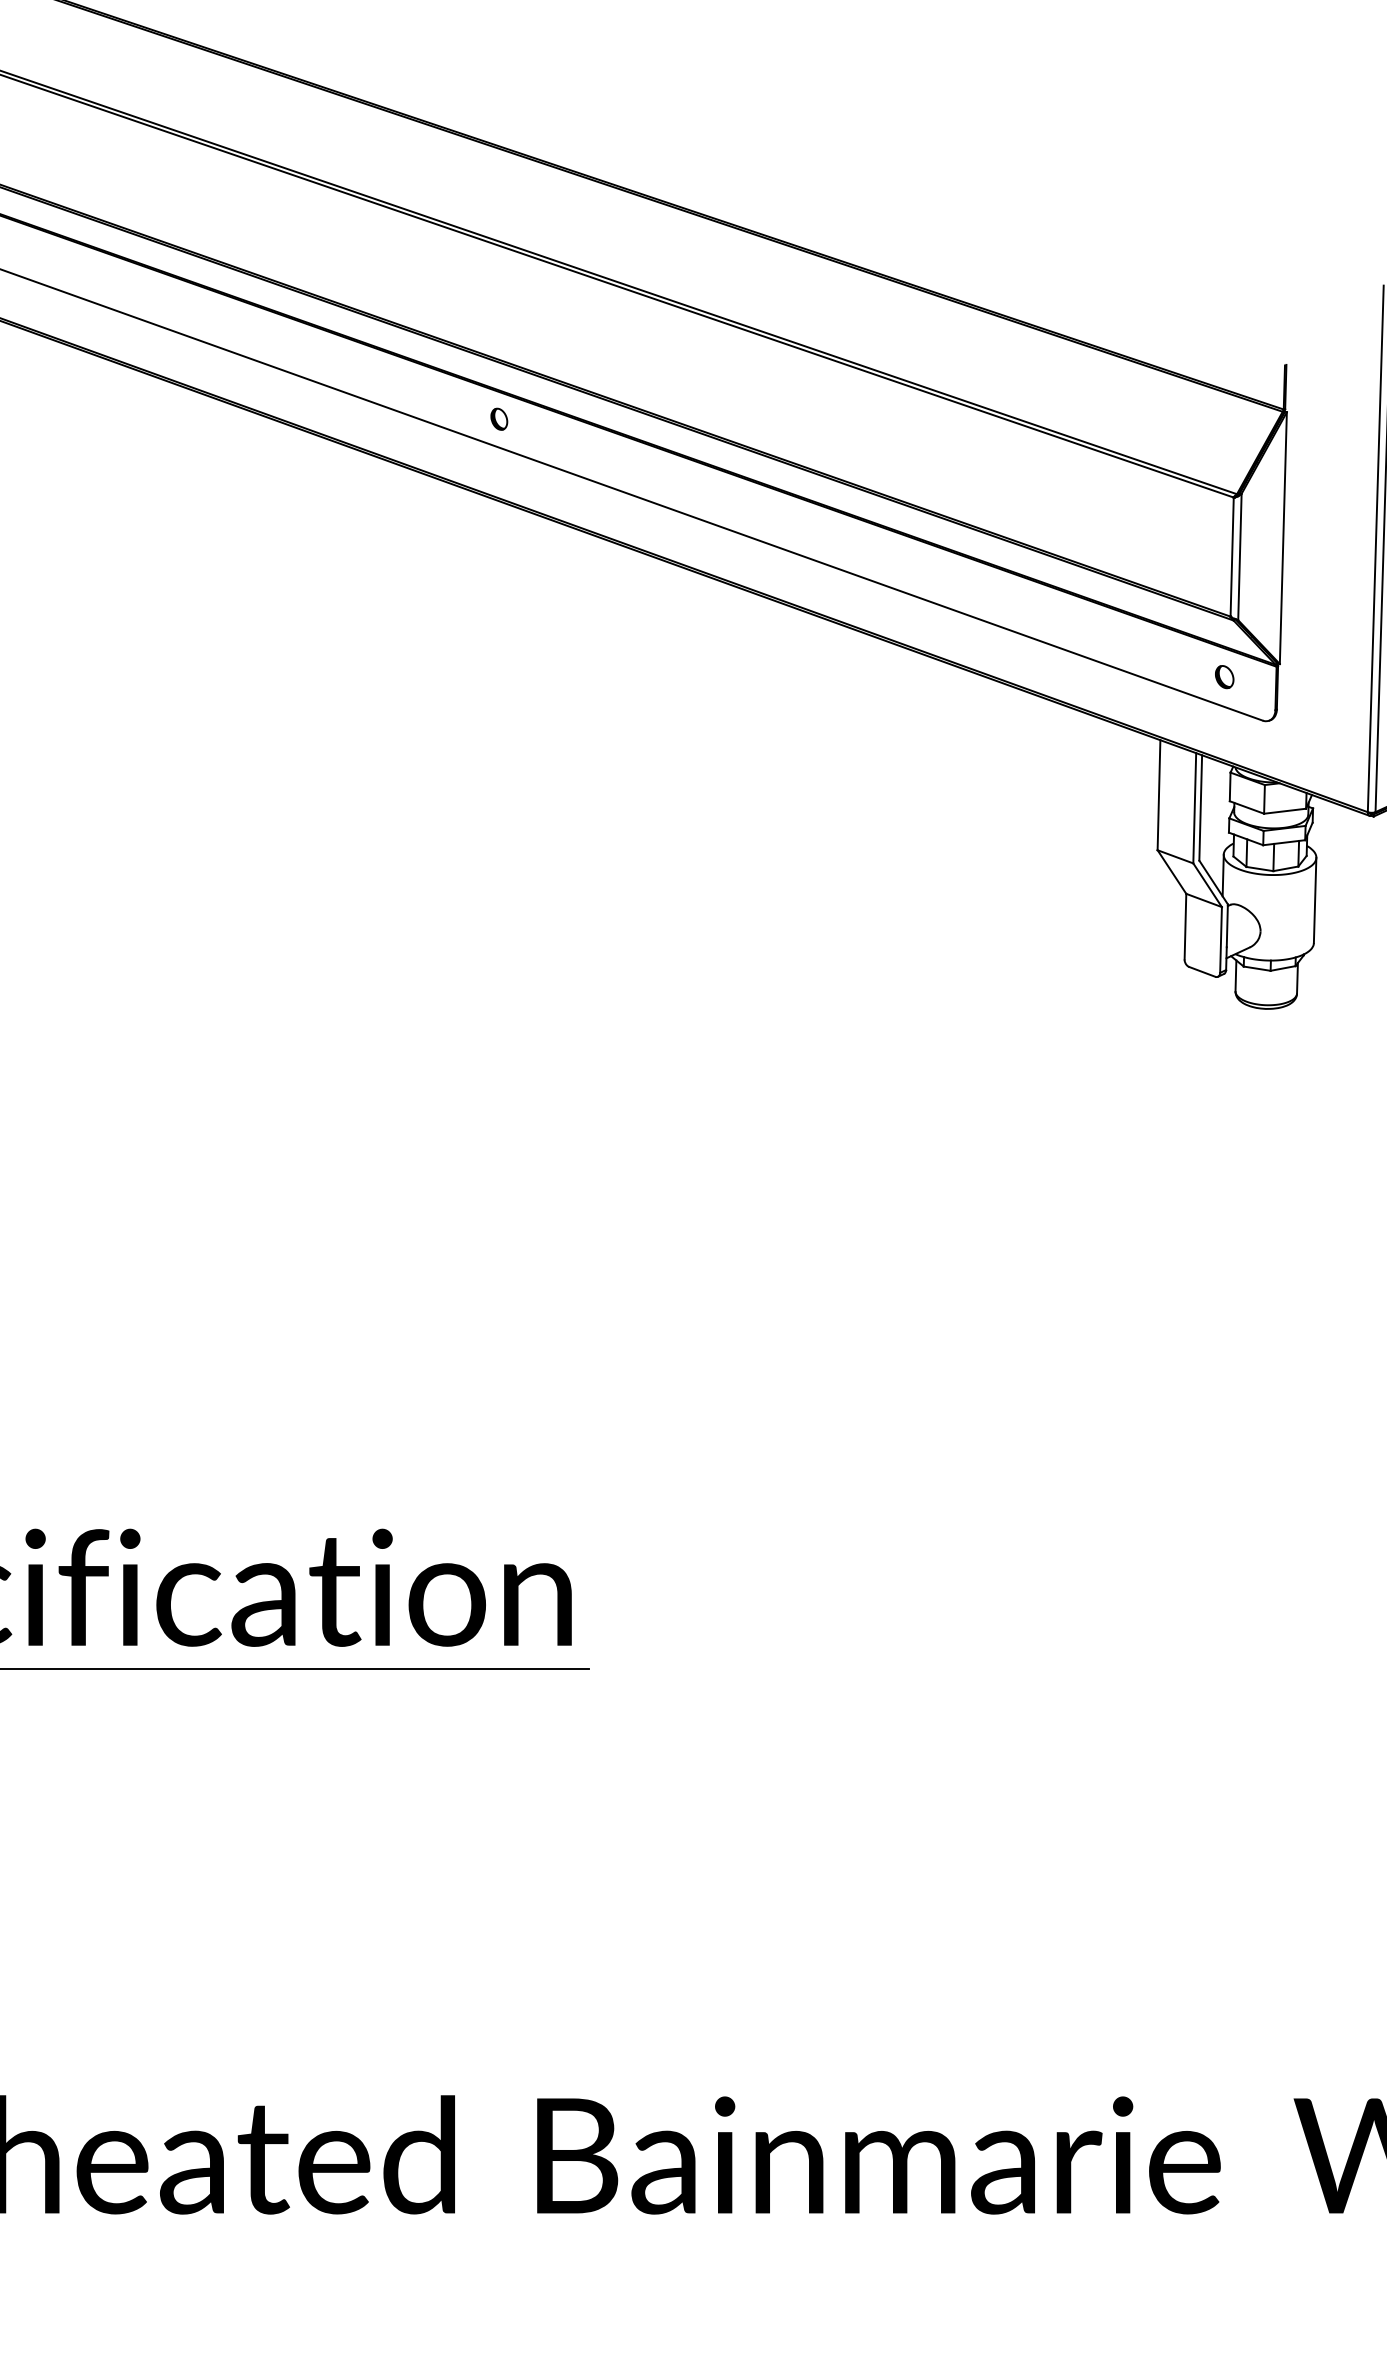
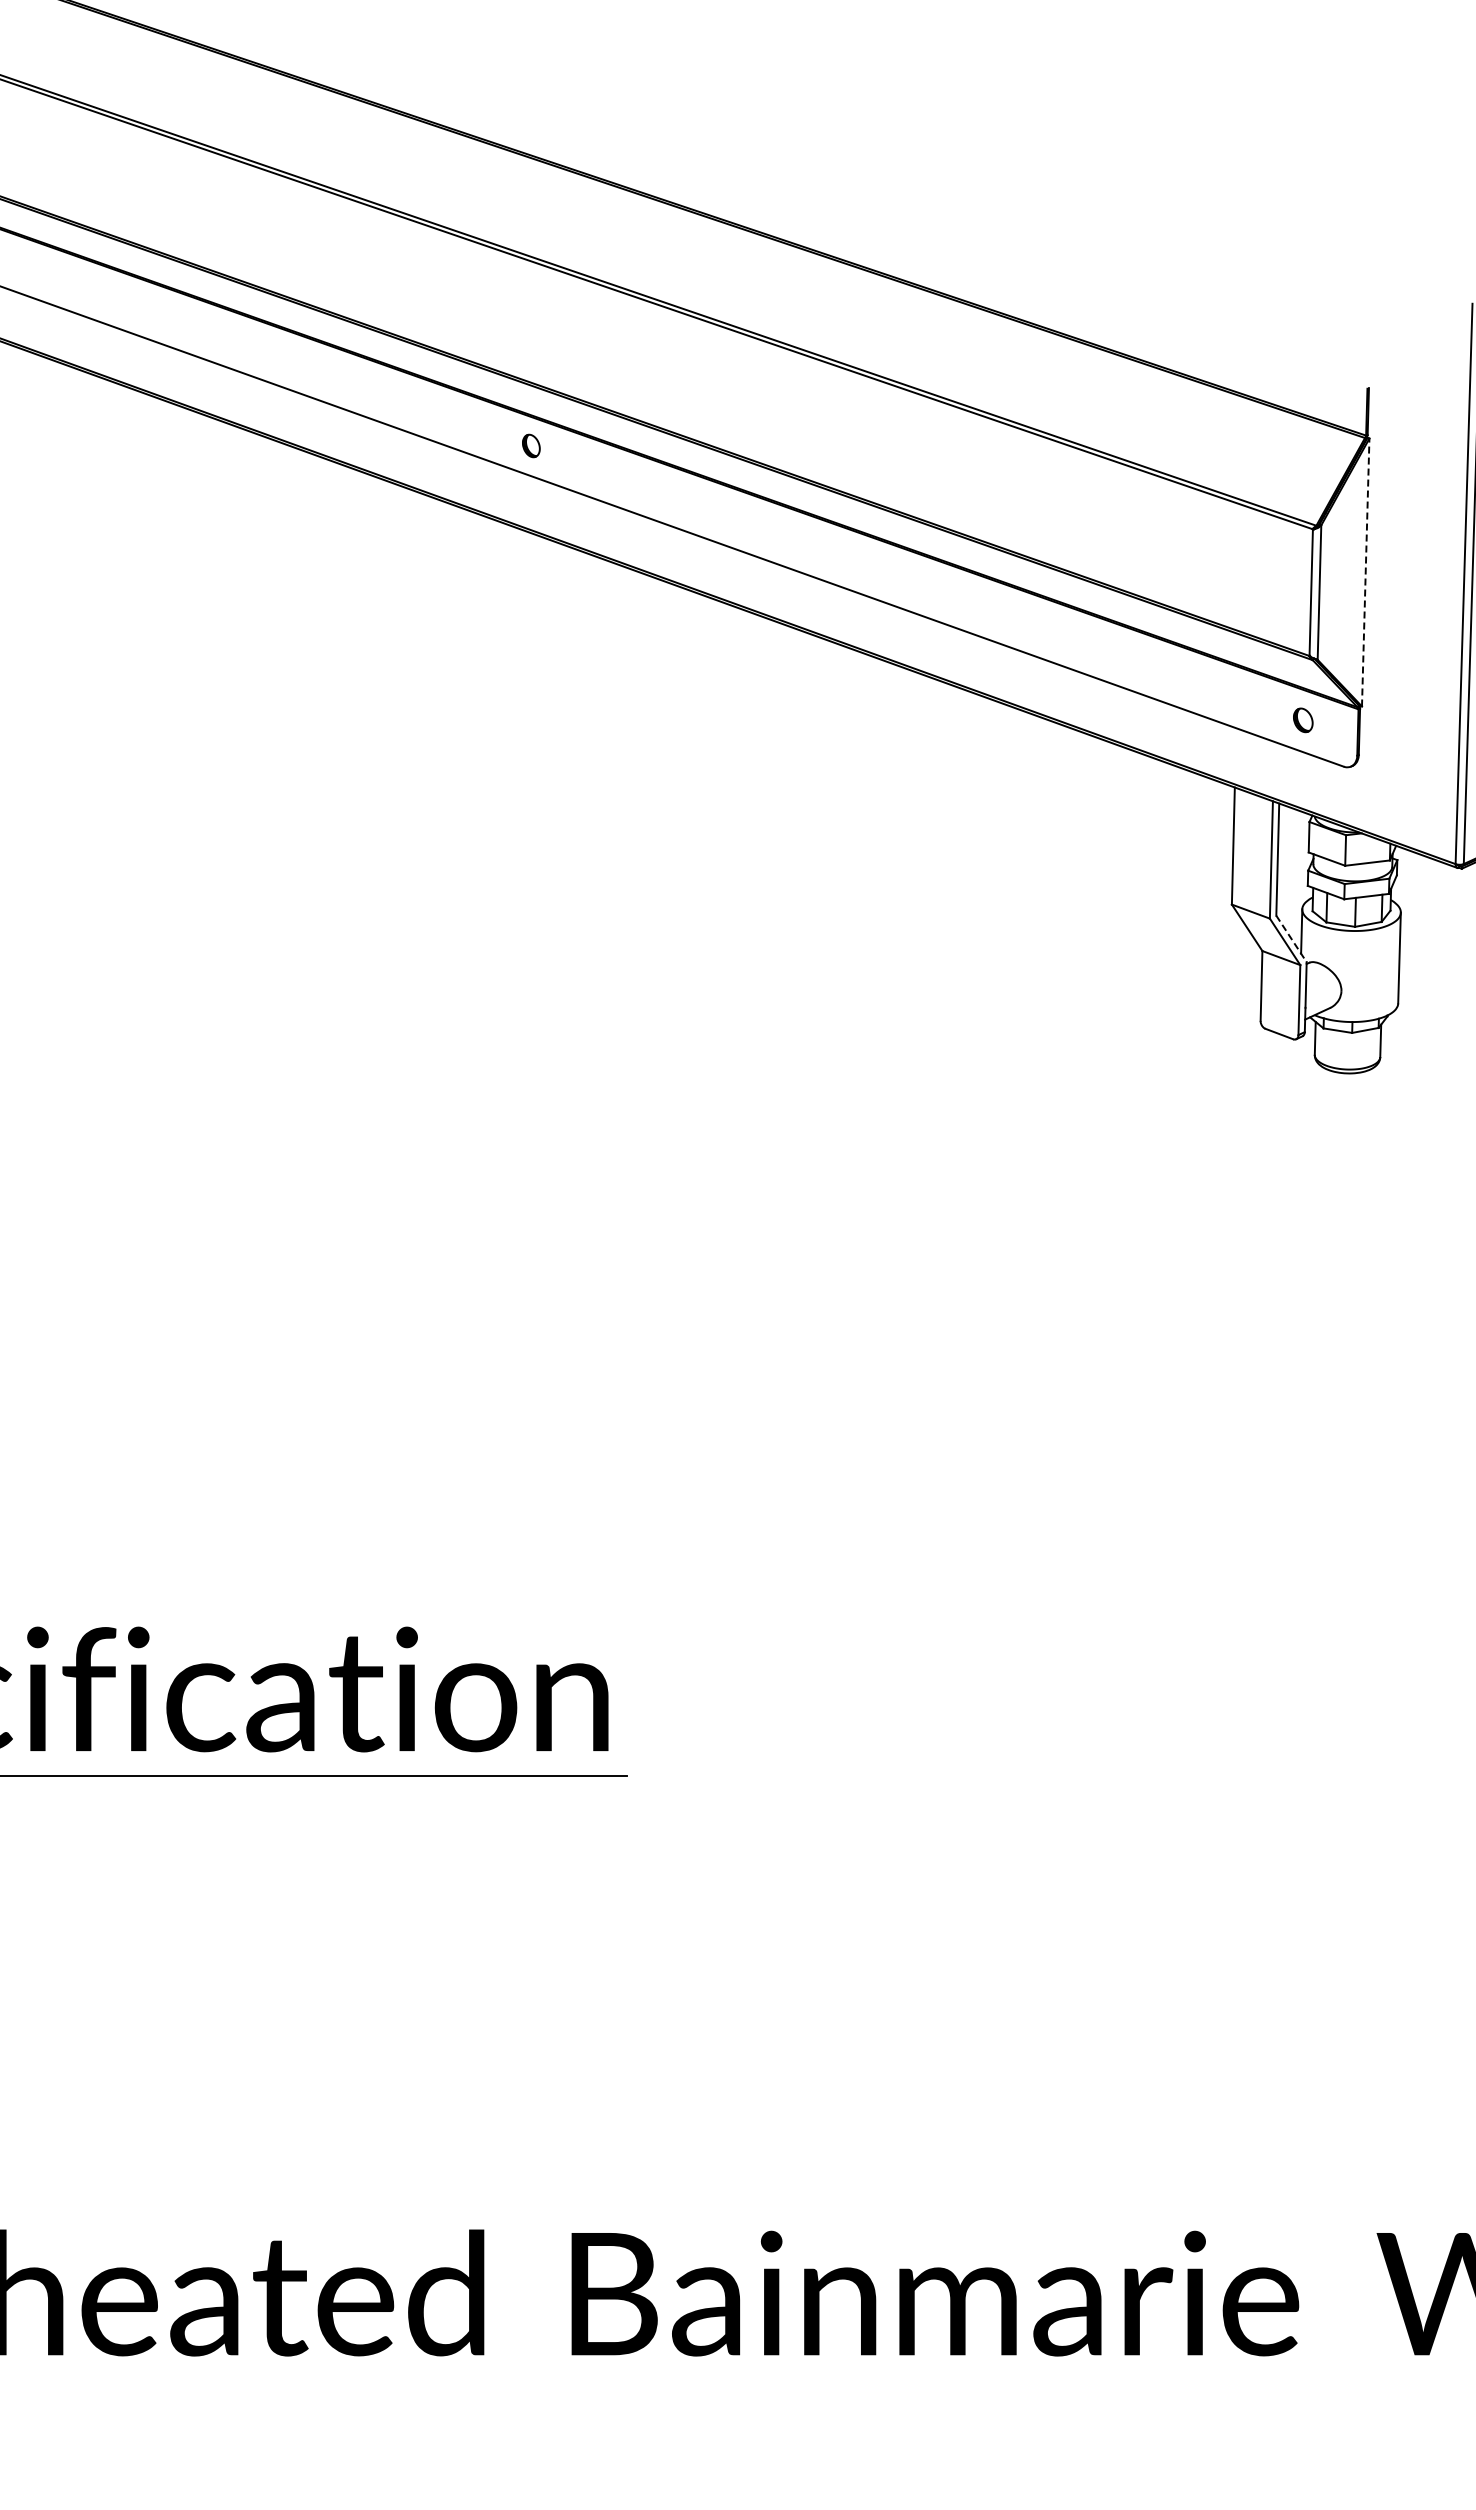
line: (1283, 537) -> (1365, 571), solid -> dashed
line: (1213, 882) -> (1291, 938), solid -> dashed

